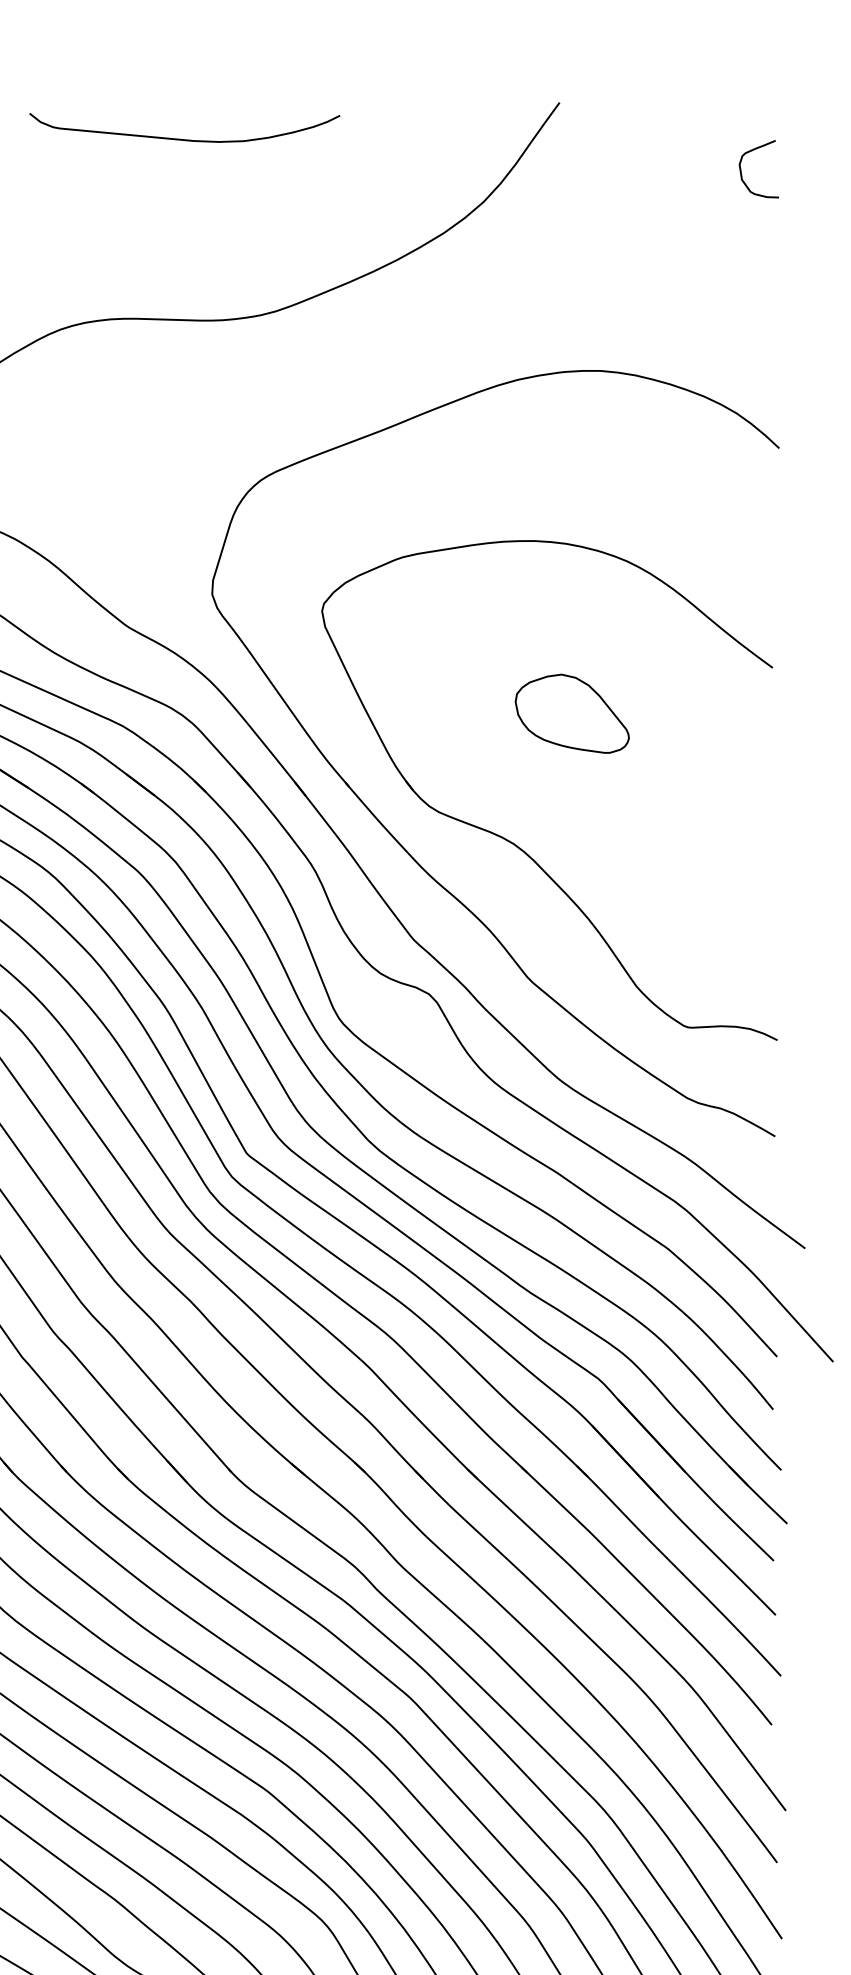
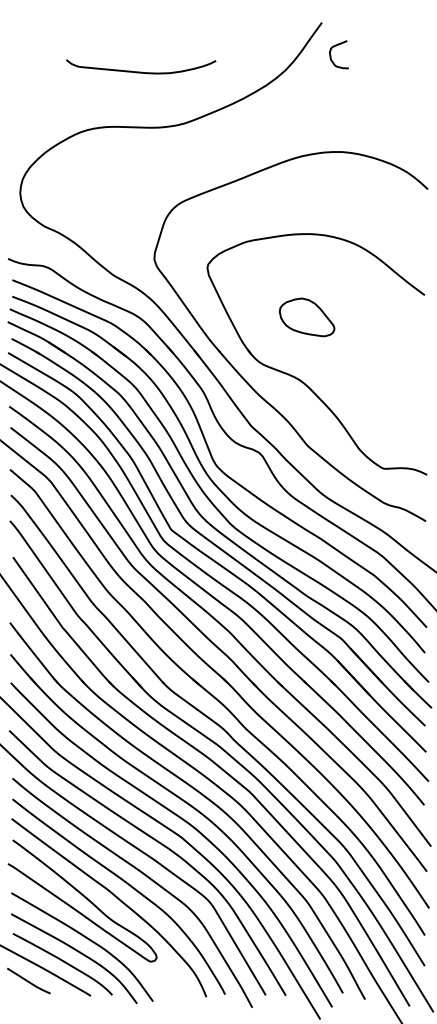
curve: (185, 137) -> (141, 71), moved
curve: (743, 168) -> (331, 54), moved
part: (571, 713) -> (306, 317), moved

